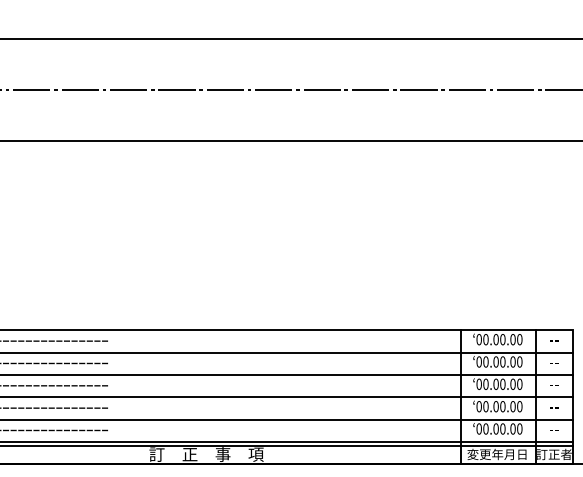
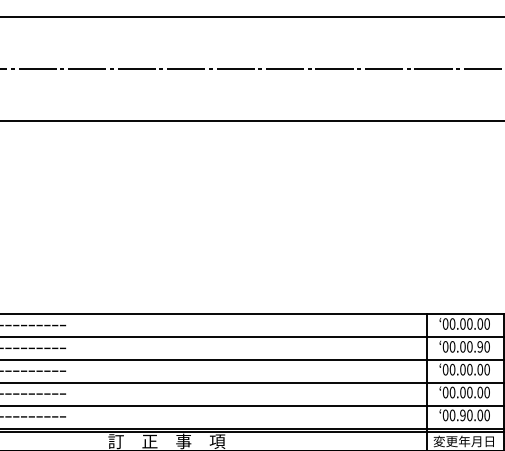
text: (512, 361) -> (479, 346), 00.00.00 -> 00.00.90
text: (495, 428) -> (462, 414), 00.00.00 -> 00.90.00

